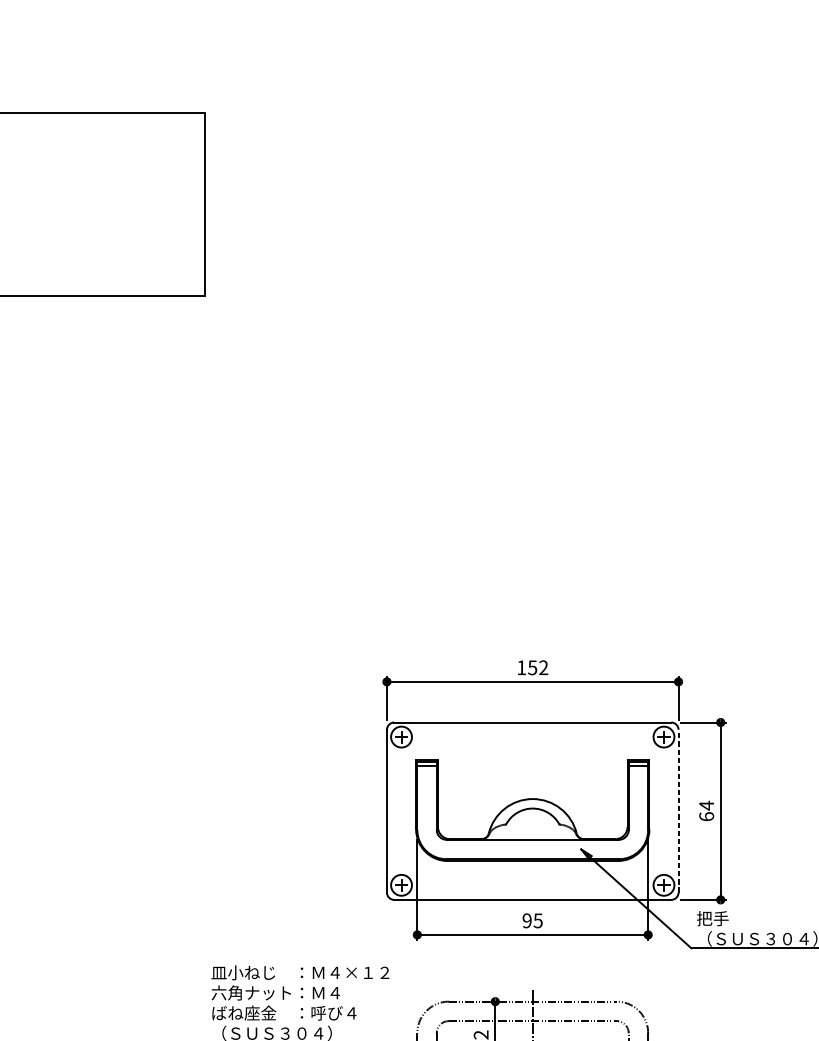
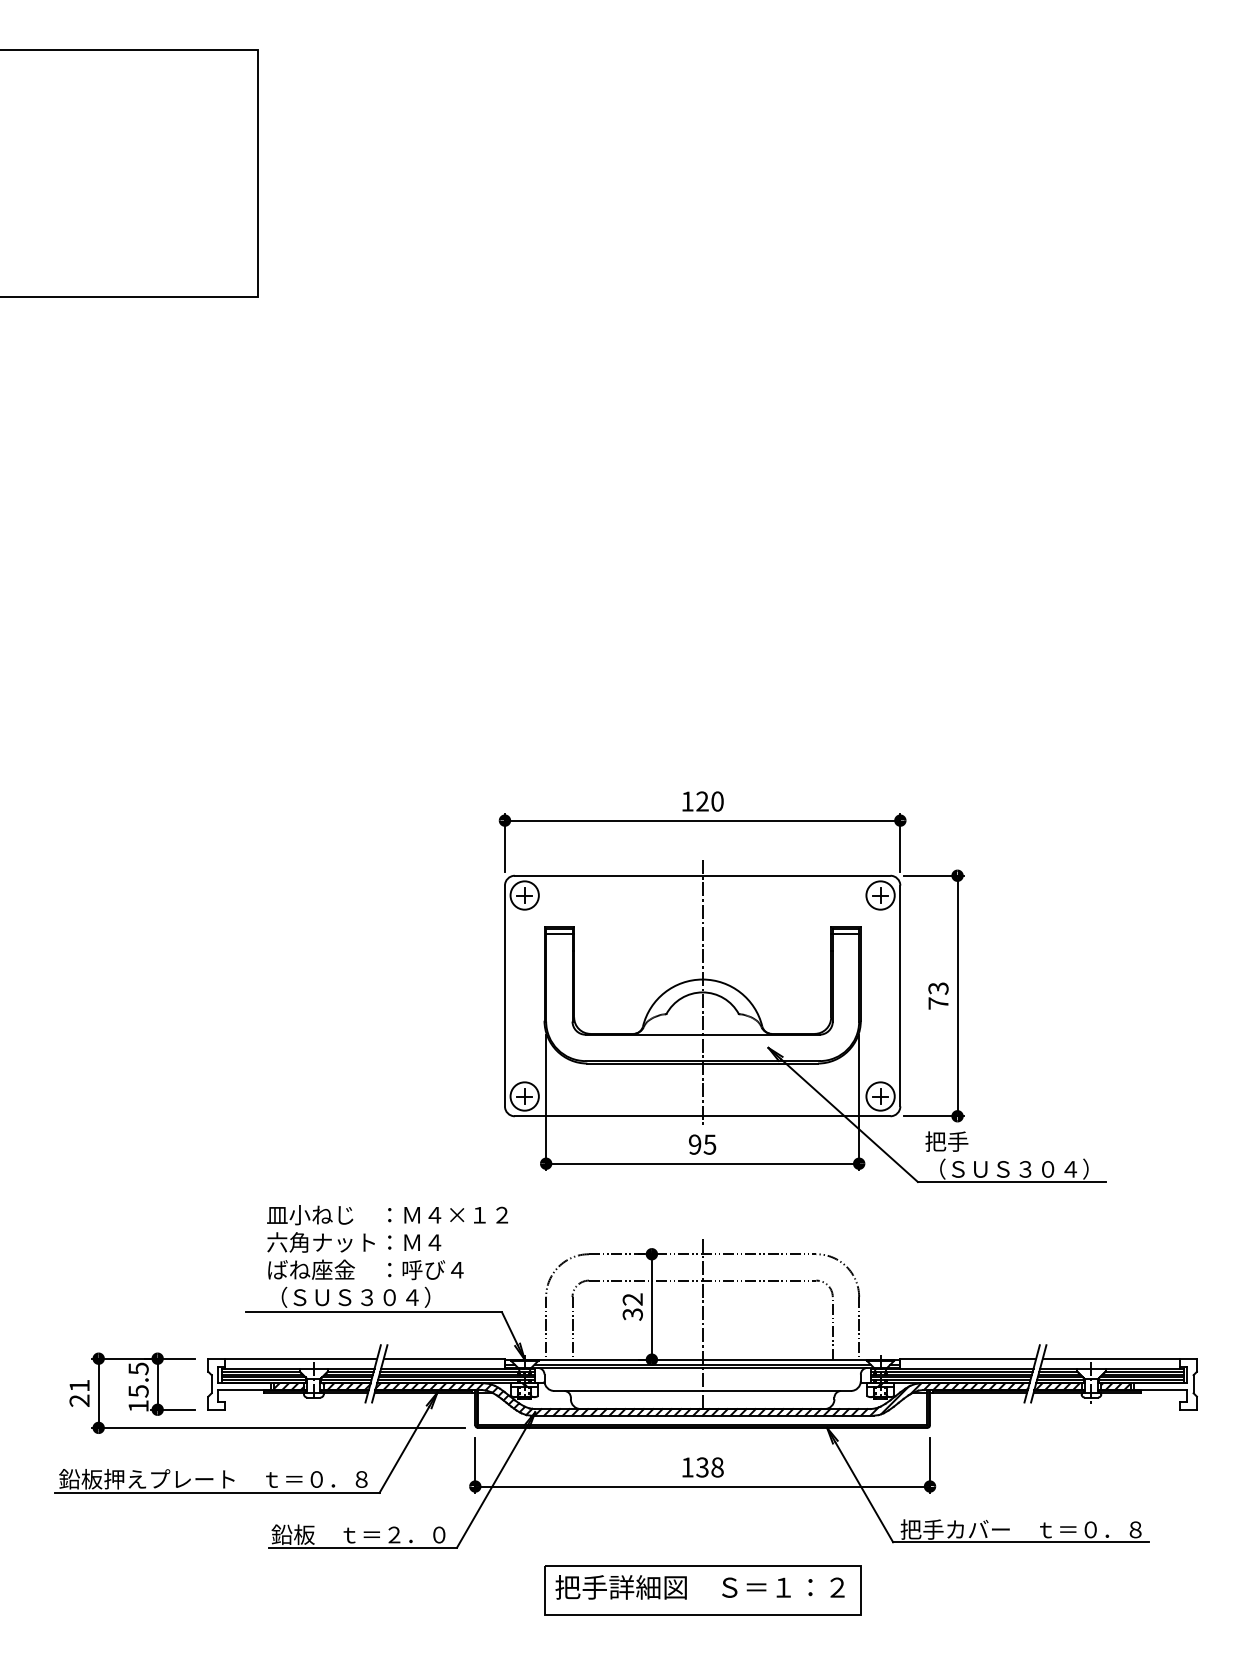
text: (537, 667) -> (709, 801), 152 -> 120
line: (532, 810) -> (702, 994), added
line: (678, 810) -> (900, 995), dashed -> solid
text: (706, 810) -> (938, 995), 64 -> 73

